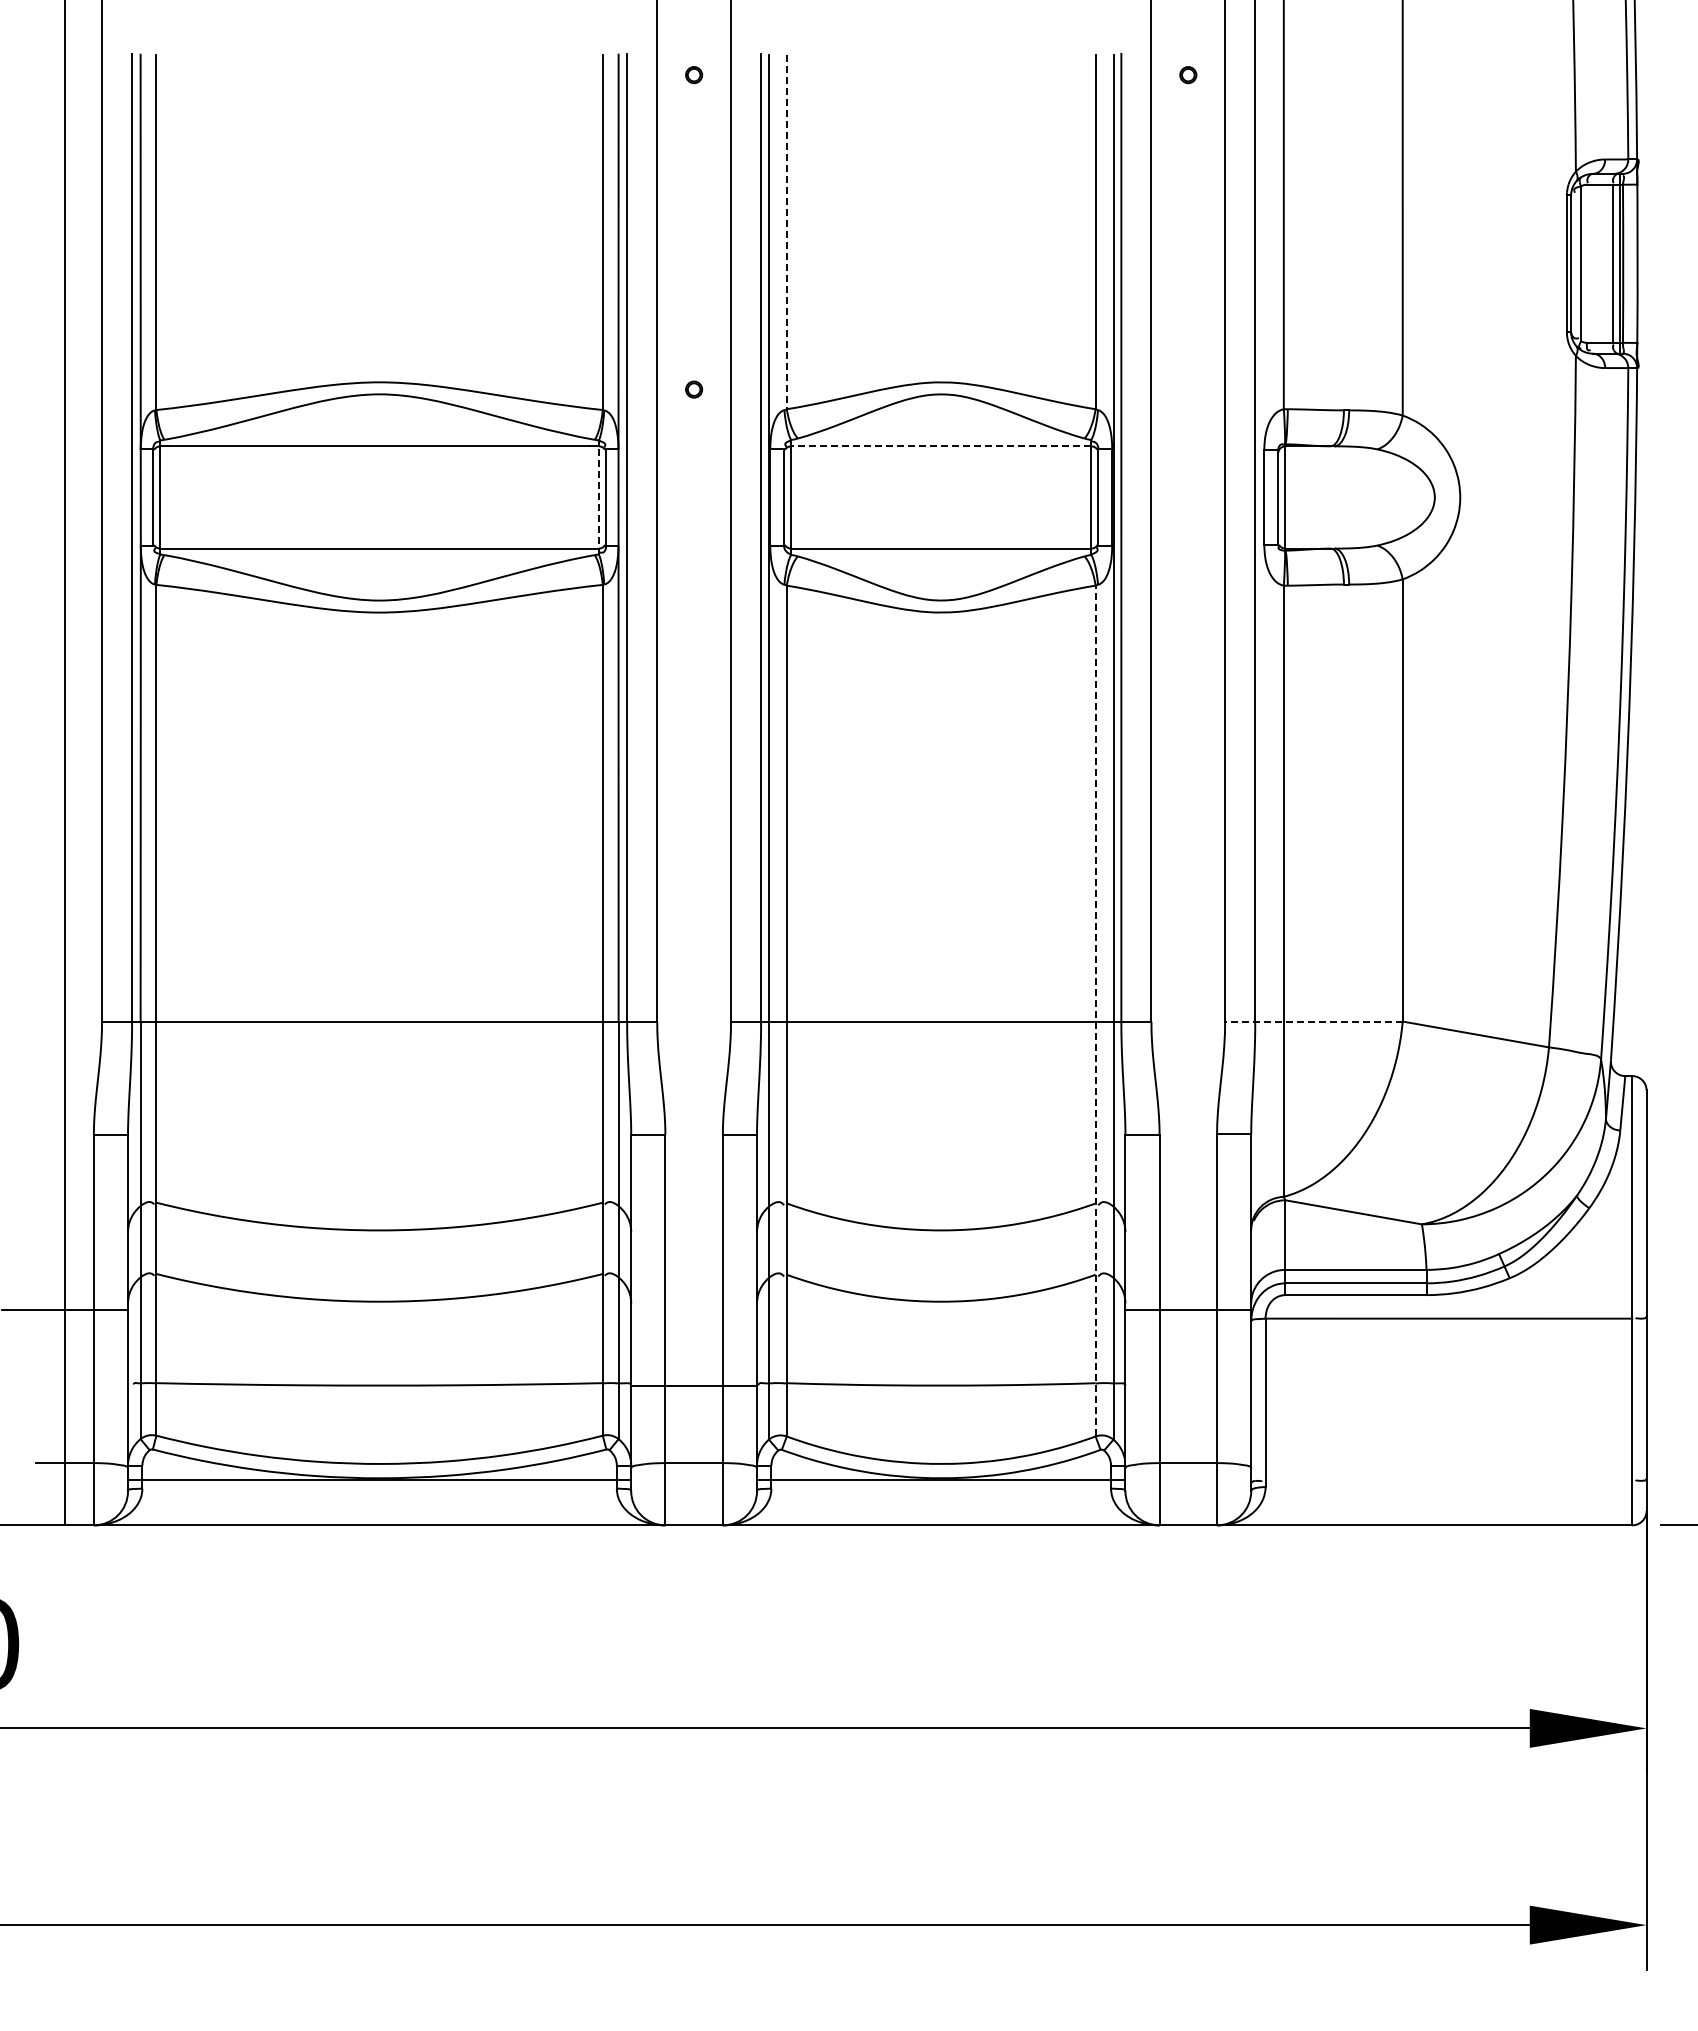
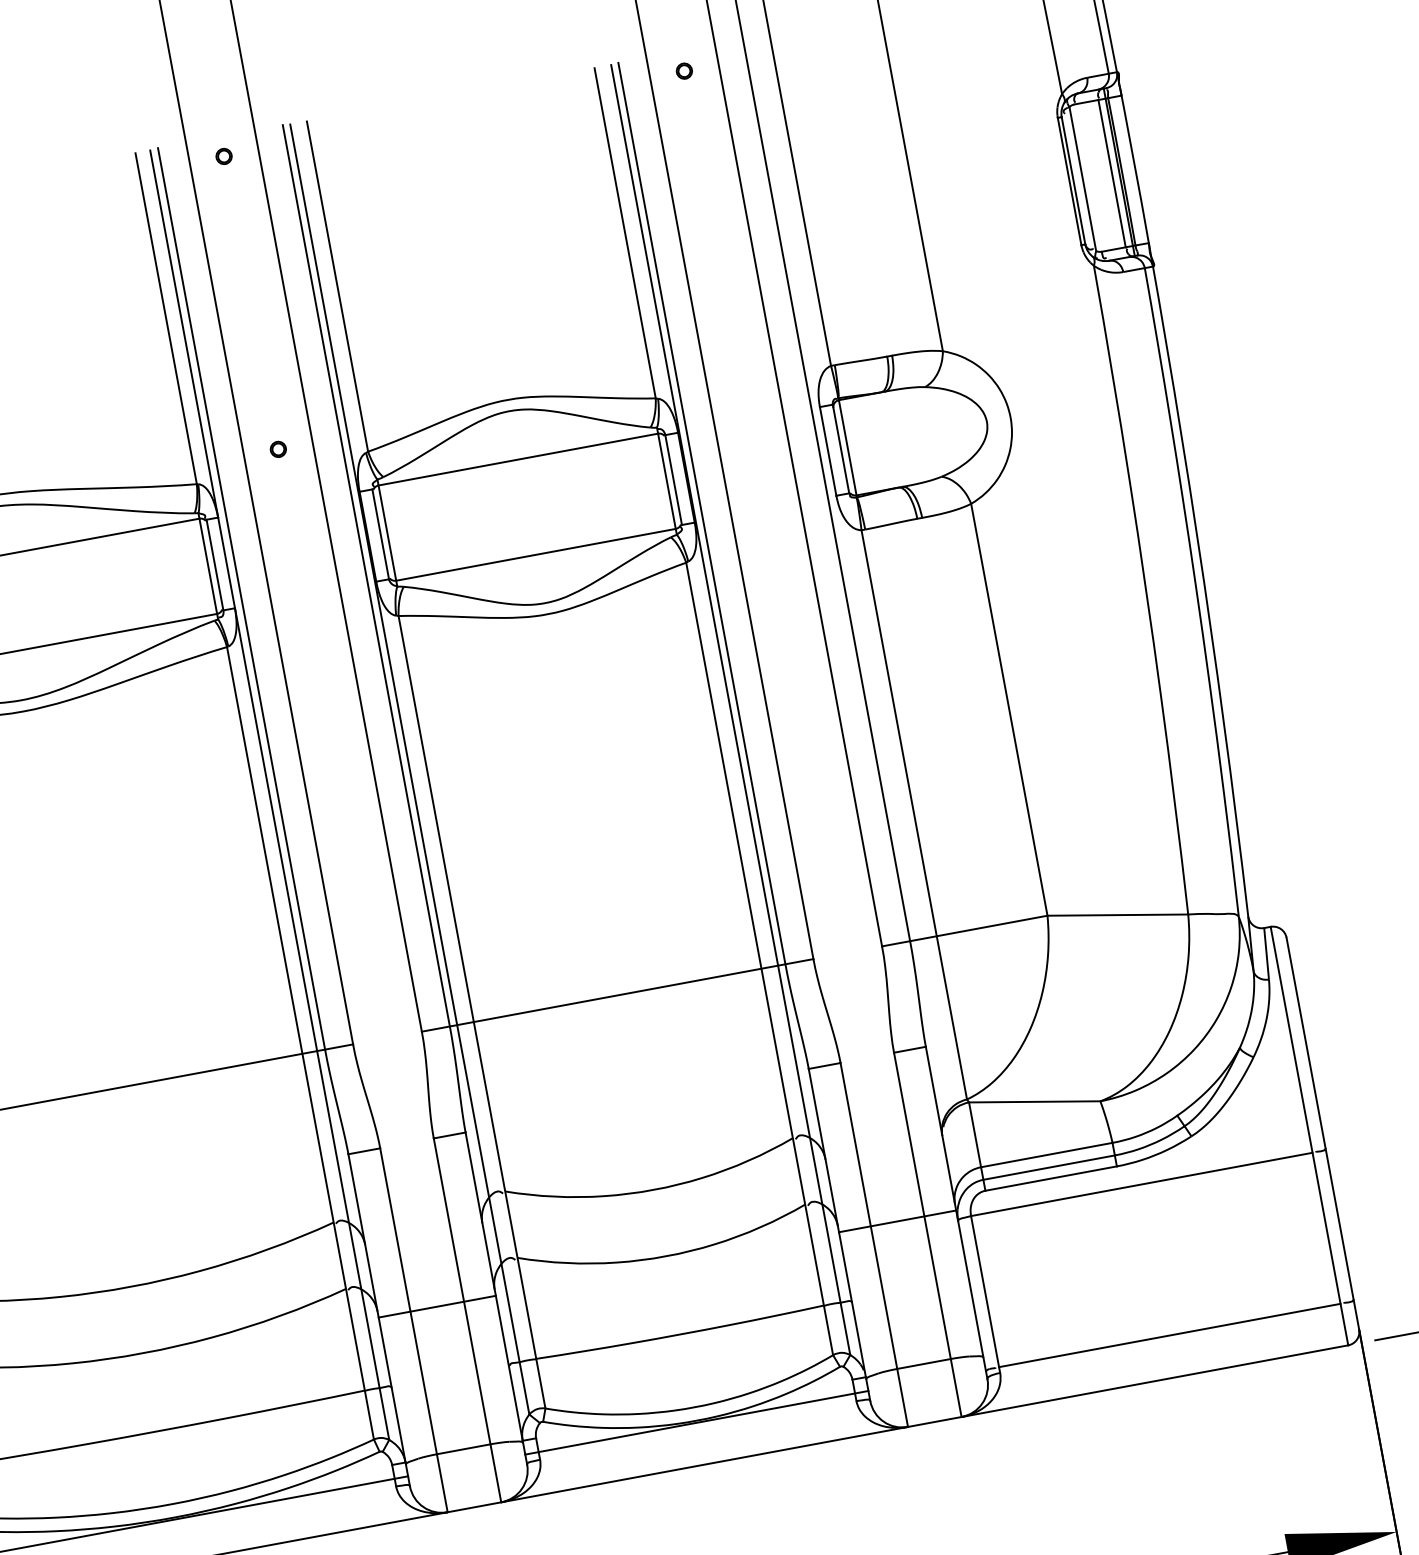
line: (786, 232) -> (337, 287), dashed -> solid
line: (940, 446) -> (517, 459), dashed -> solid
line: (598, 496) -> (207, 565), dashed -> solid
line: (1095, 1010) -> (759, 958), dashed -> solid
line: (1313, 1021) -> (964, 931), dashed -> solid
line: (694, 1386) -> (437, 1307), moved
line: (1448, 1480) -> (1169, 1335), added

